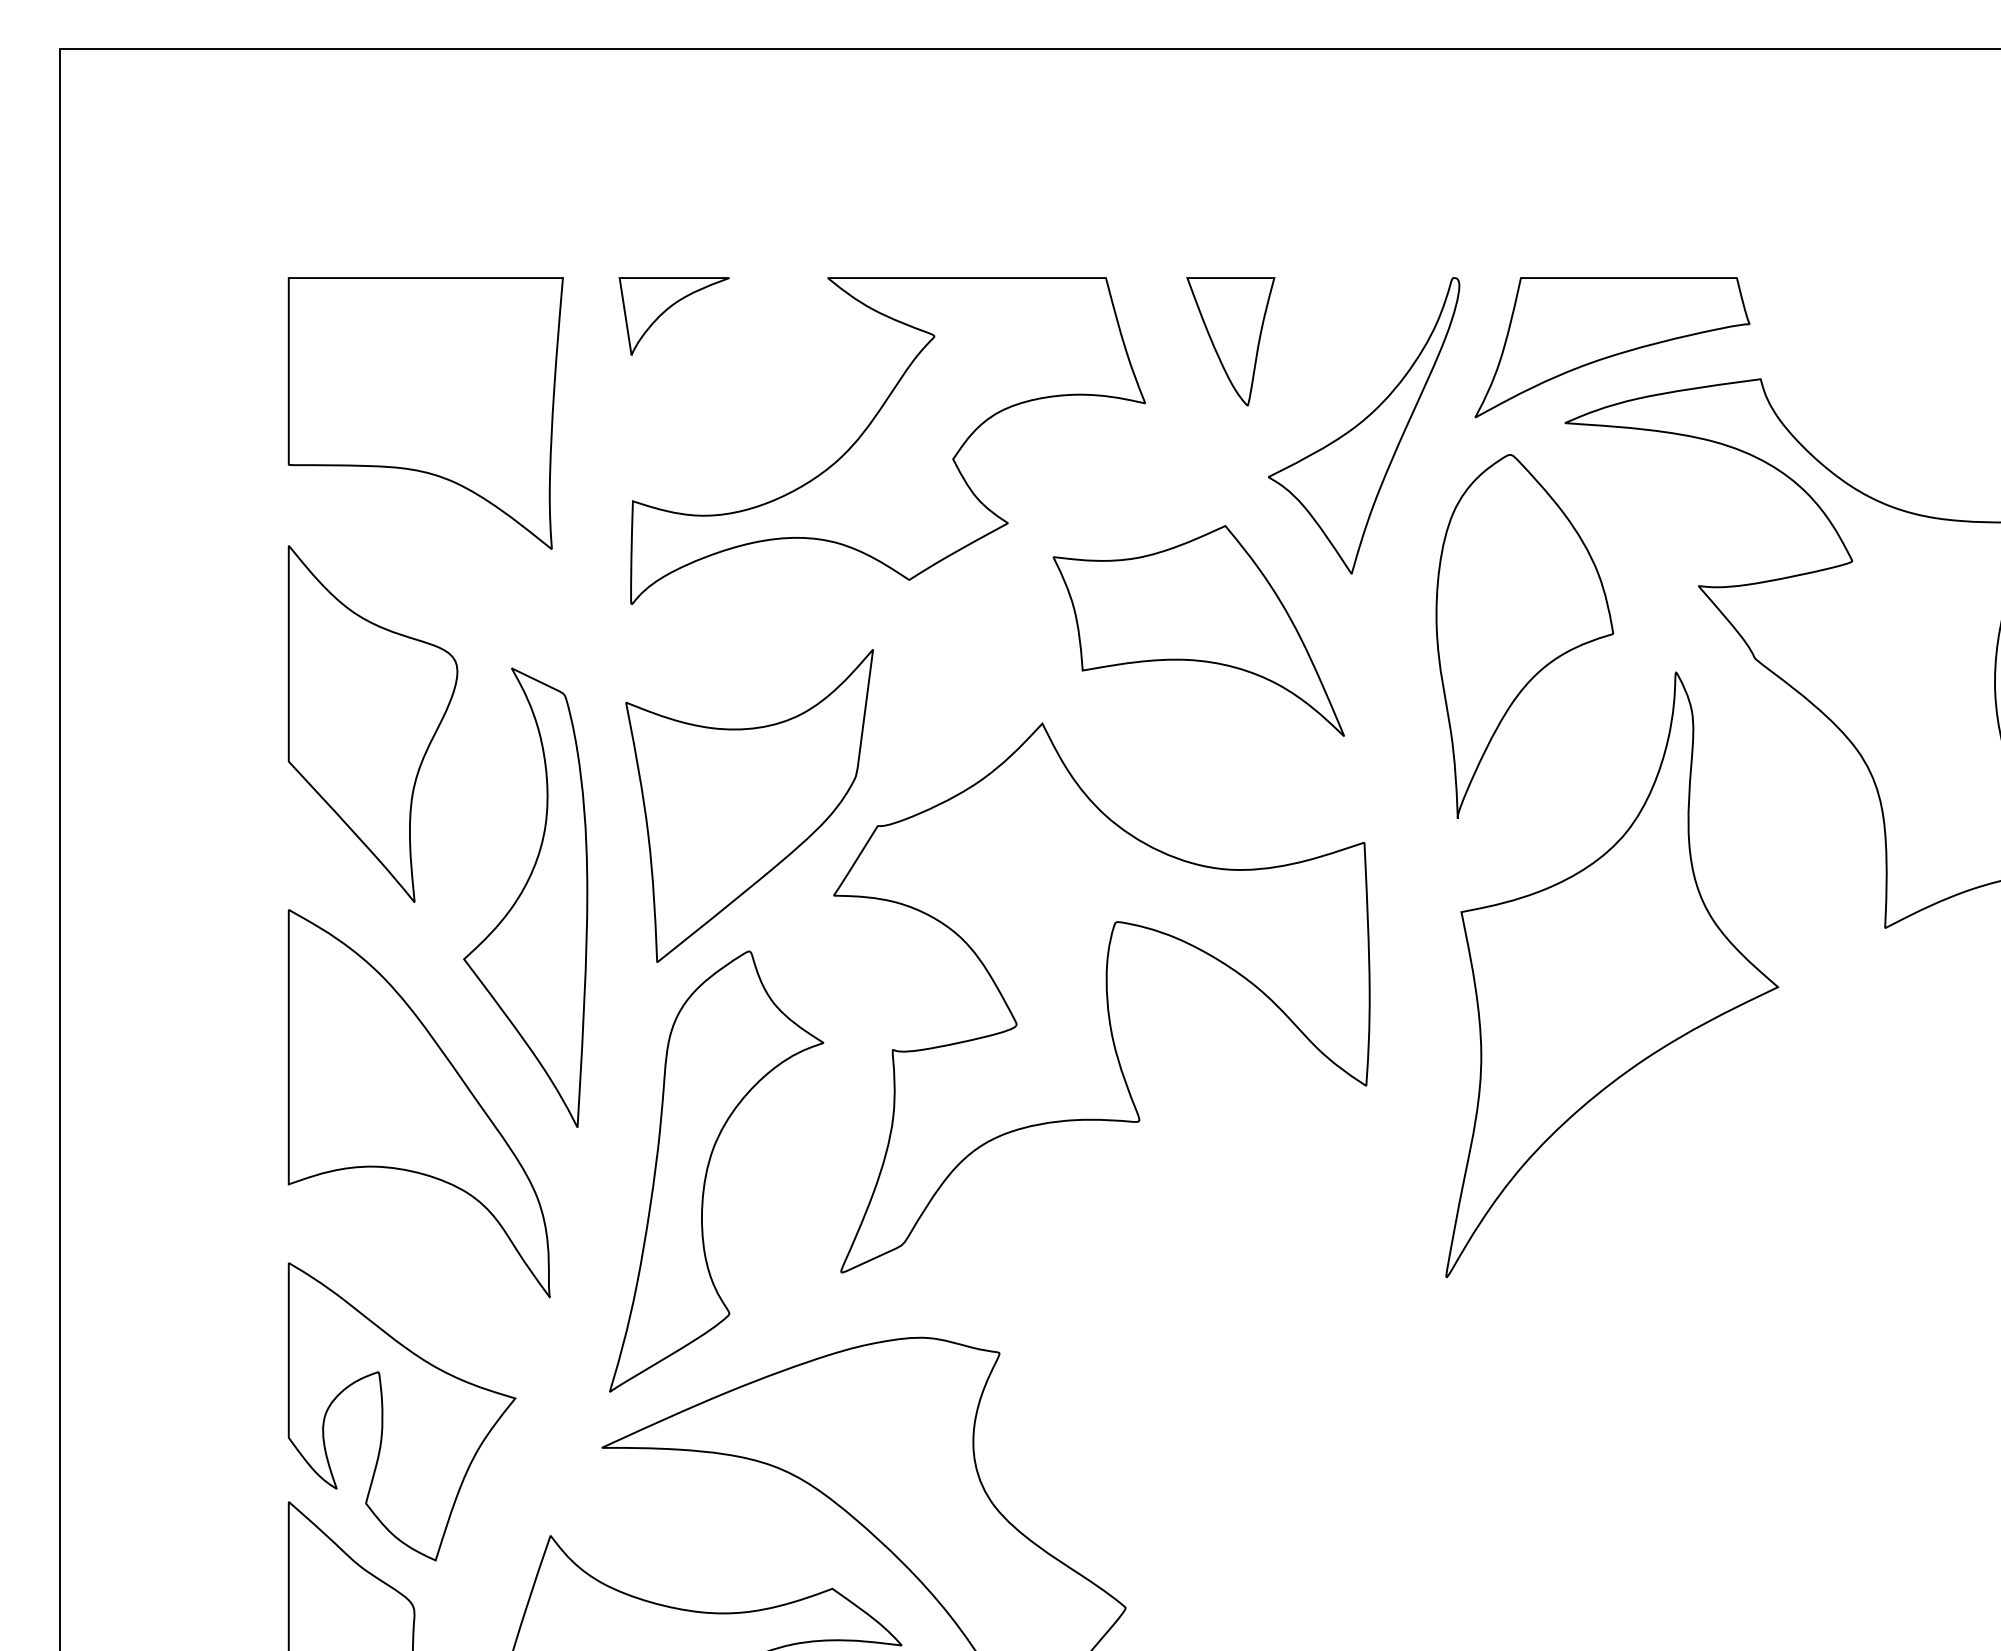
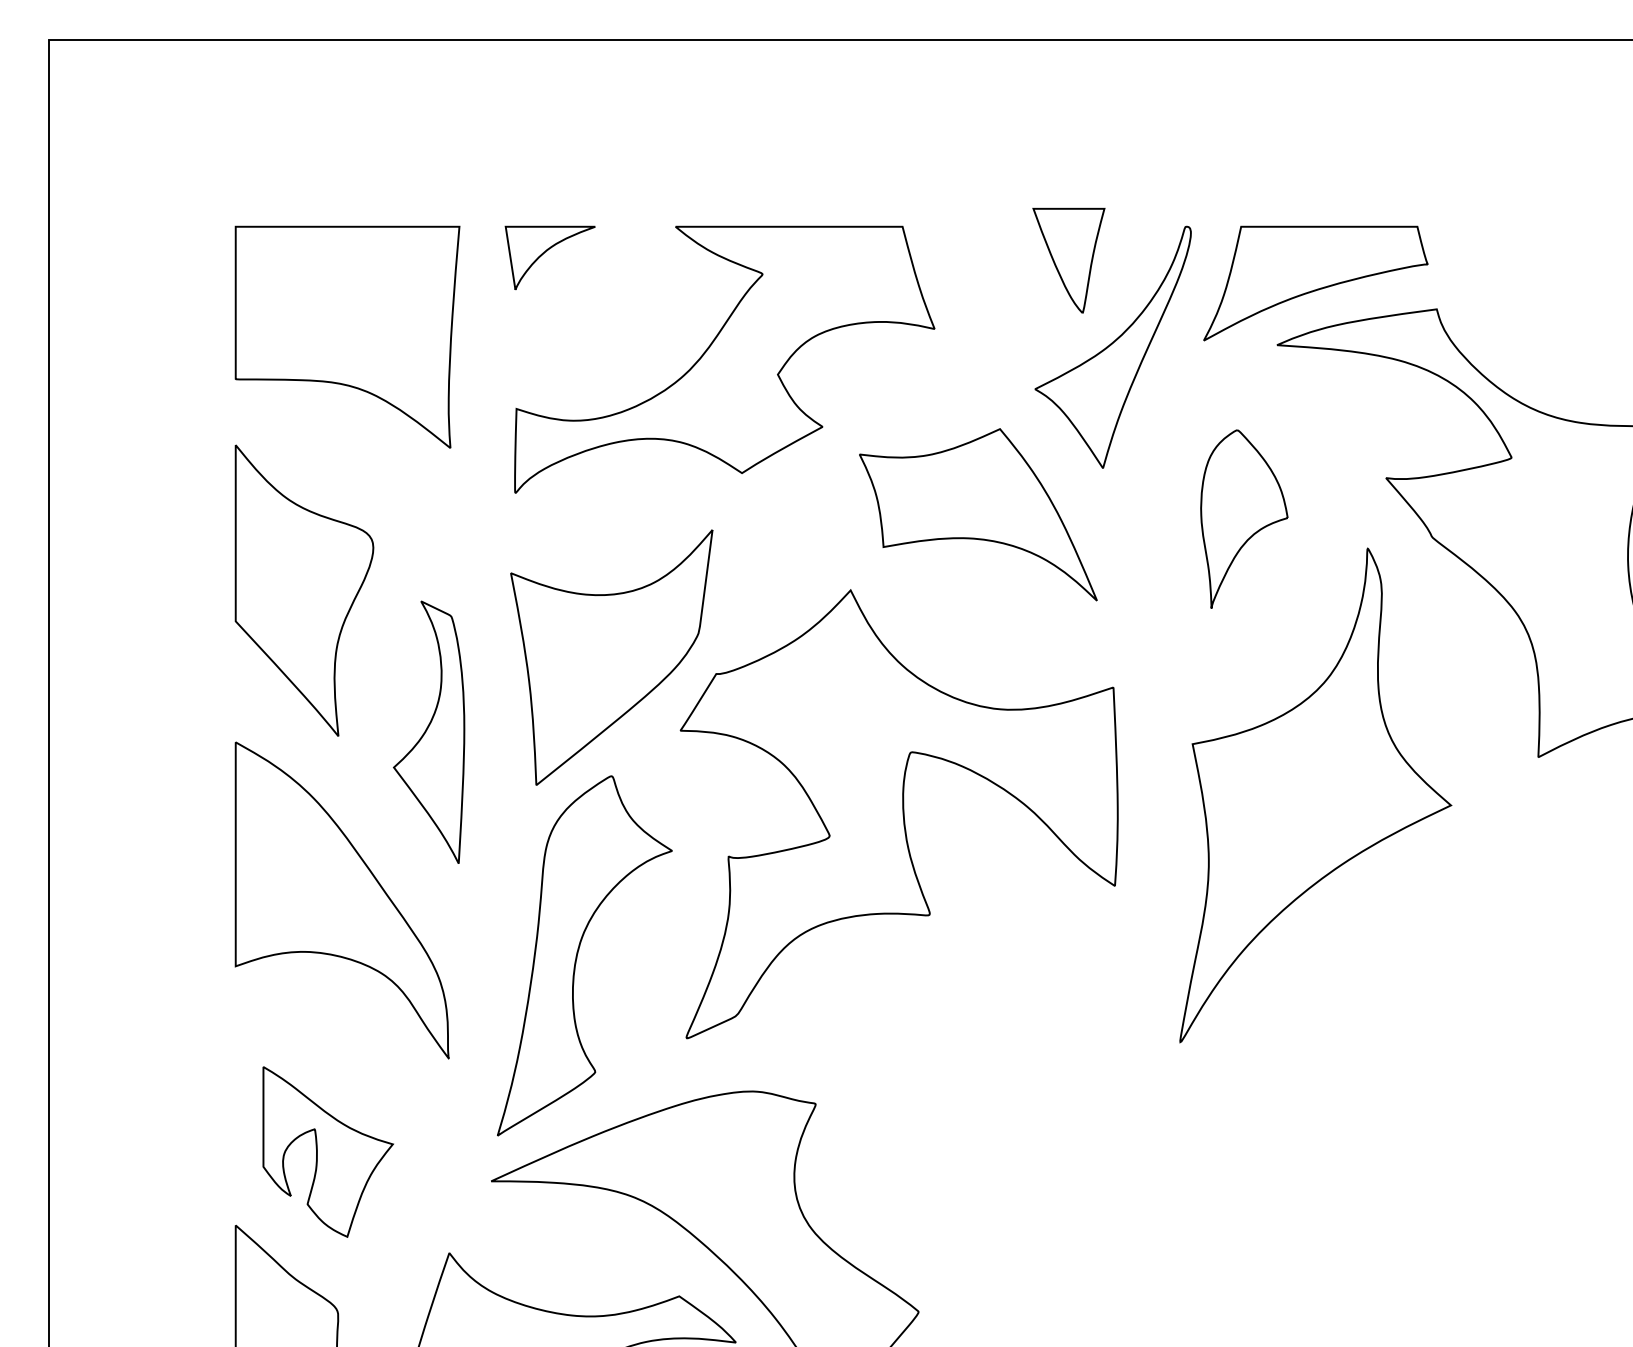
part: (1230, 341) -> (1068, 260), moved
part: (1524, 636) -> (1244, 519), size x0.6
part: (525, 897) -> (428, 732), size x0.7
part: (401, 1411) -> (327, 1151), size x0.7

